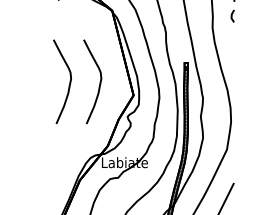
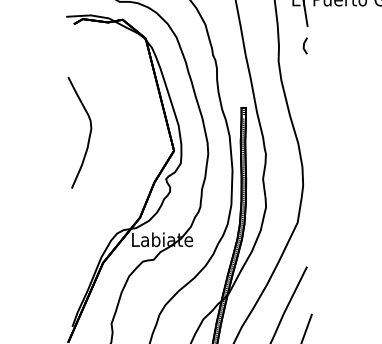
part: (99, 84) -> (128, 136), removed

